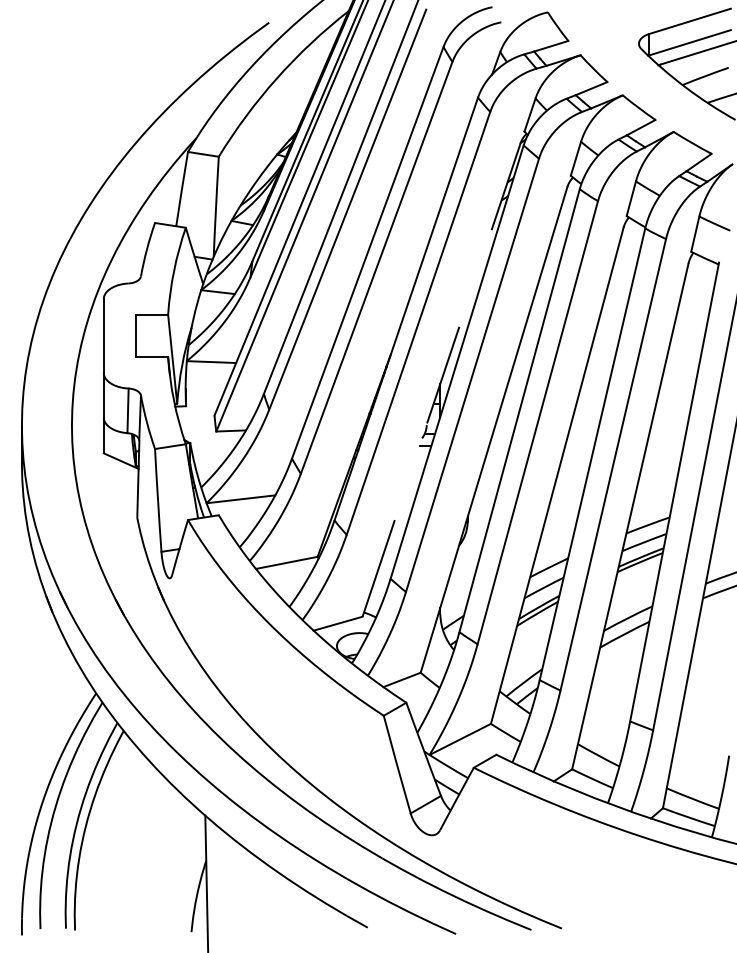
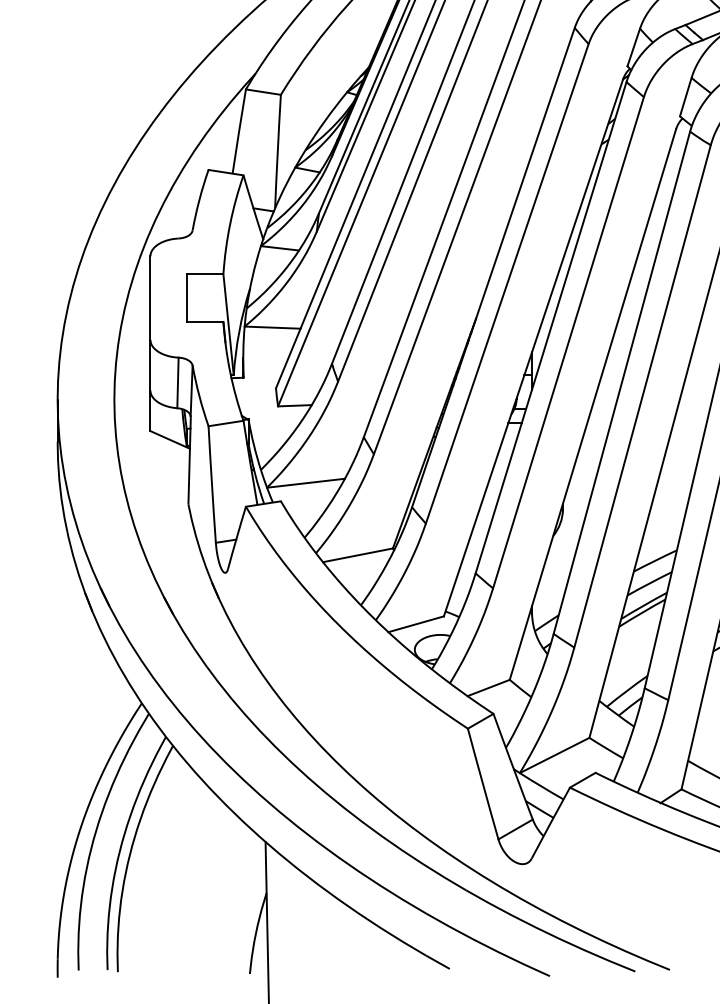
line: (441, 379) -> (533, 347), dashed -> solid

